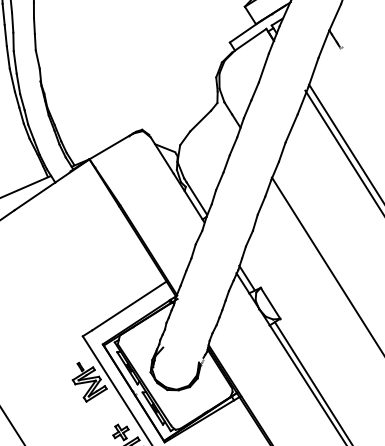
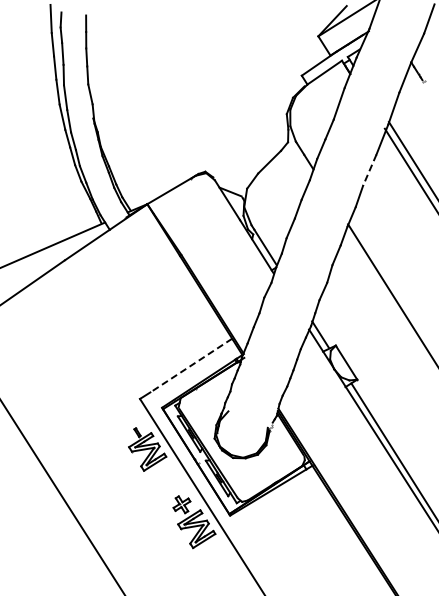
line: (291, 128) -> (369, 170), solid -> dashed
line: (129, 305) -> (191, 365), solid -> dashed

